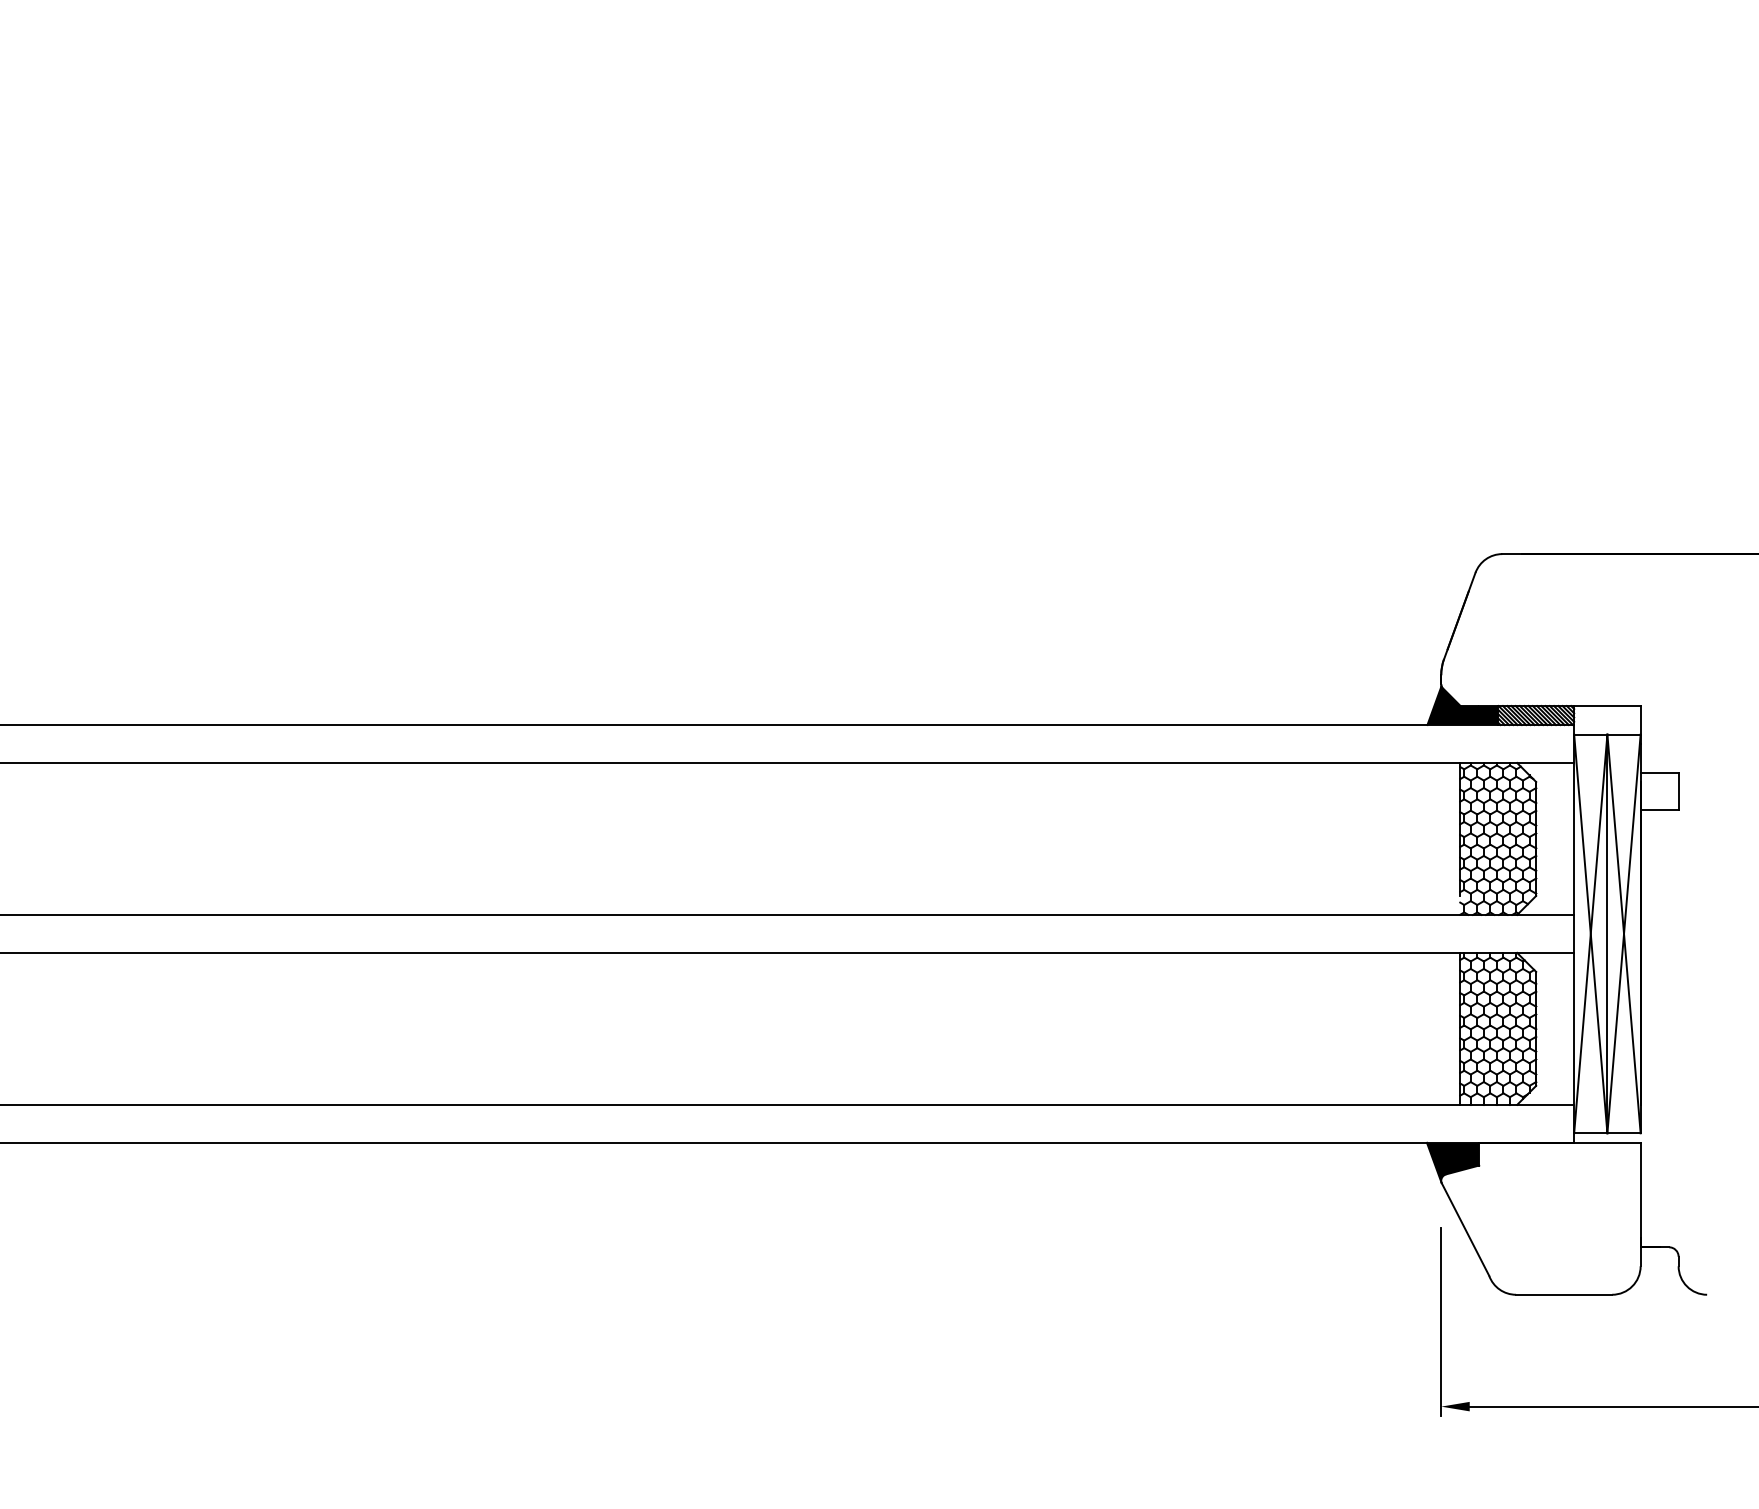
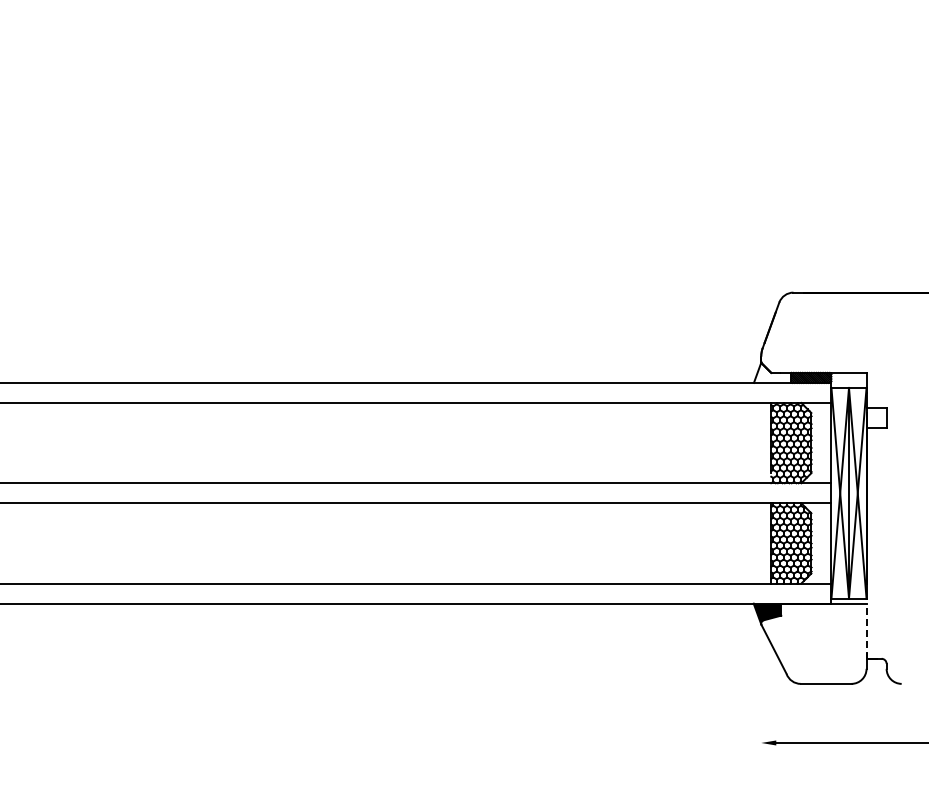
fill: (1462, 705) -> (772, 372), removed
line: (1640, 1195) -> (866, 631), solid -> dashed
line: (1441, 1320) -> (761, 697), removed

